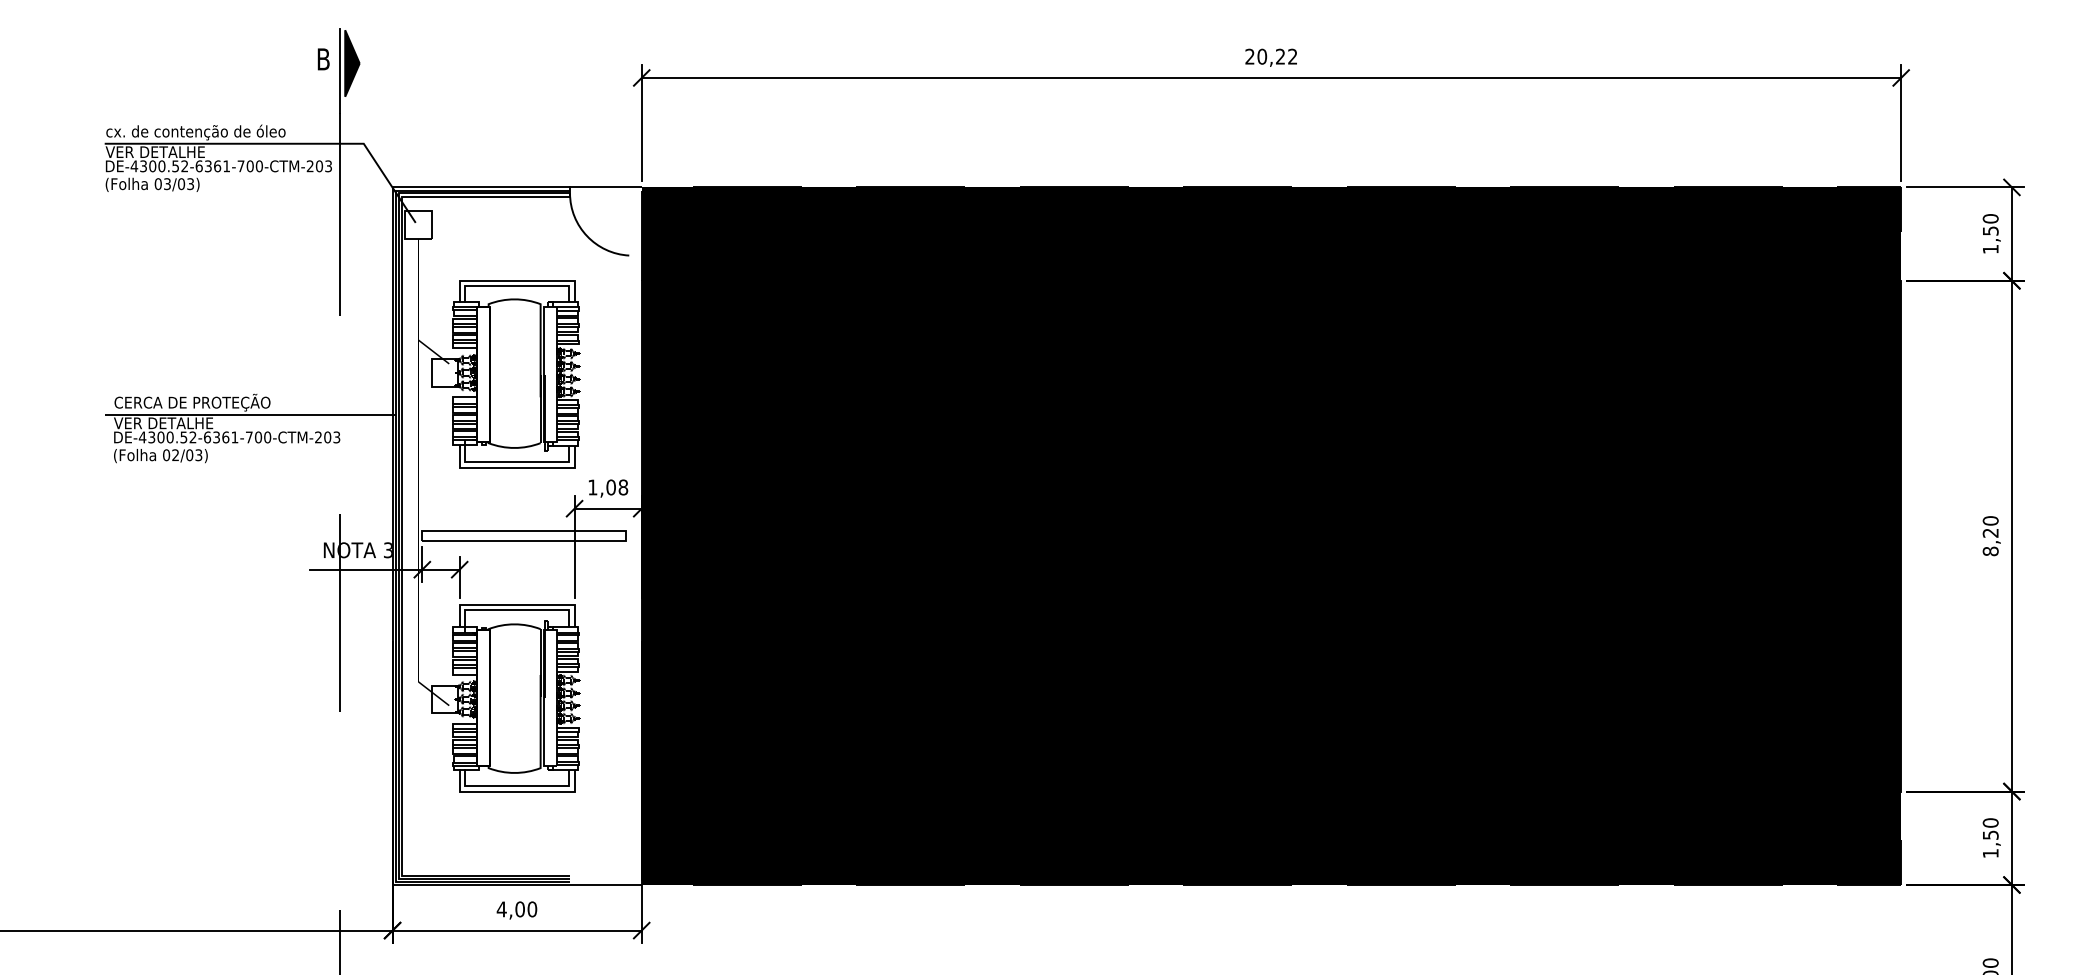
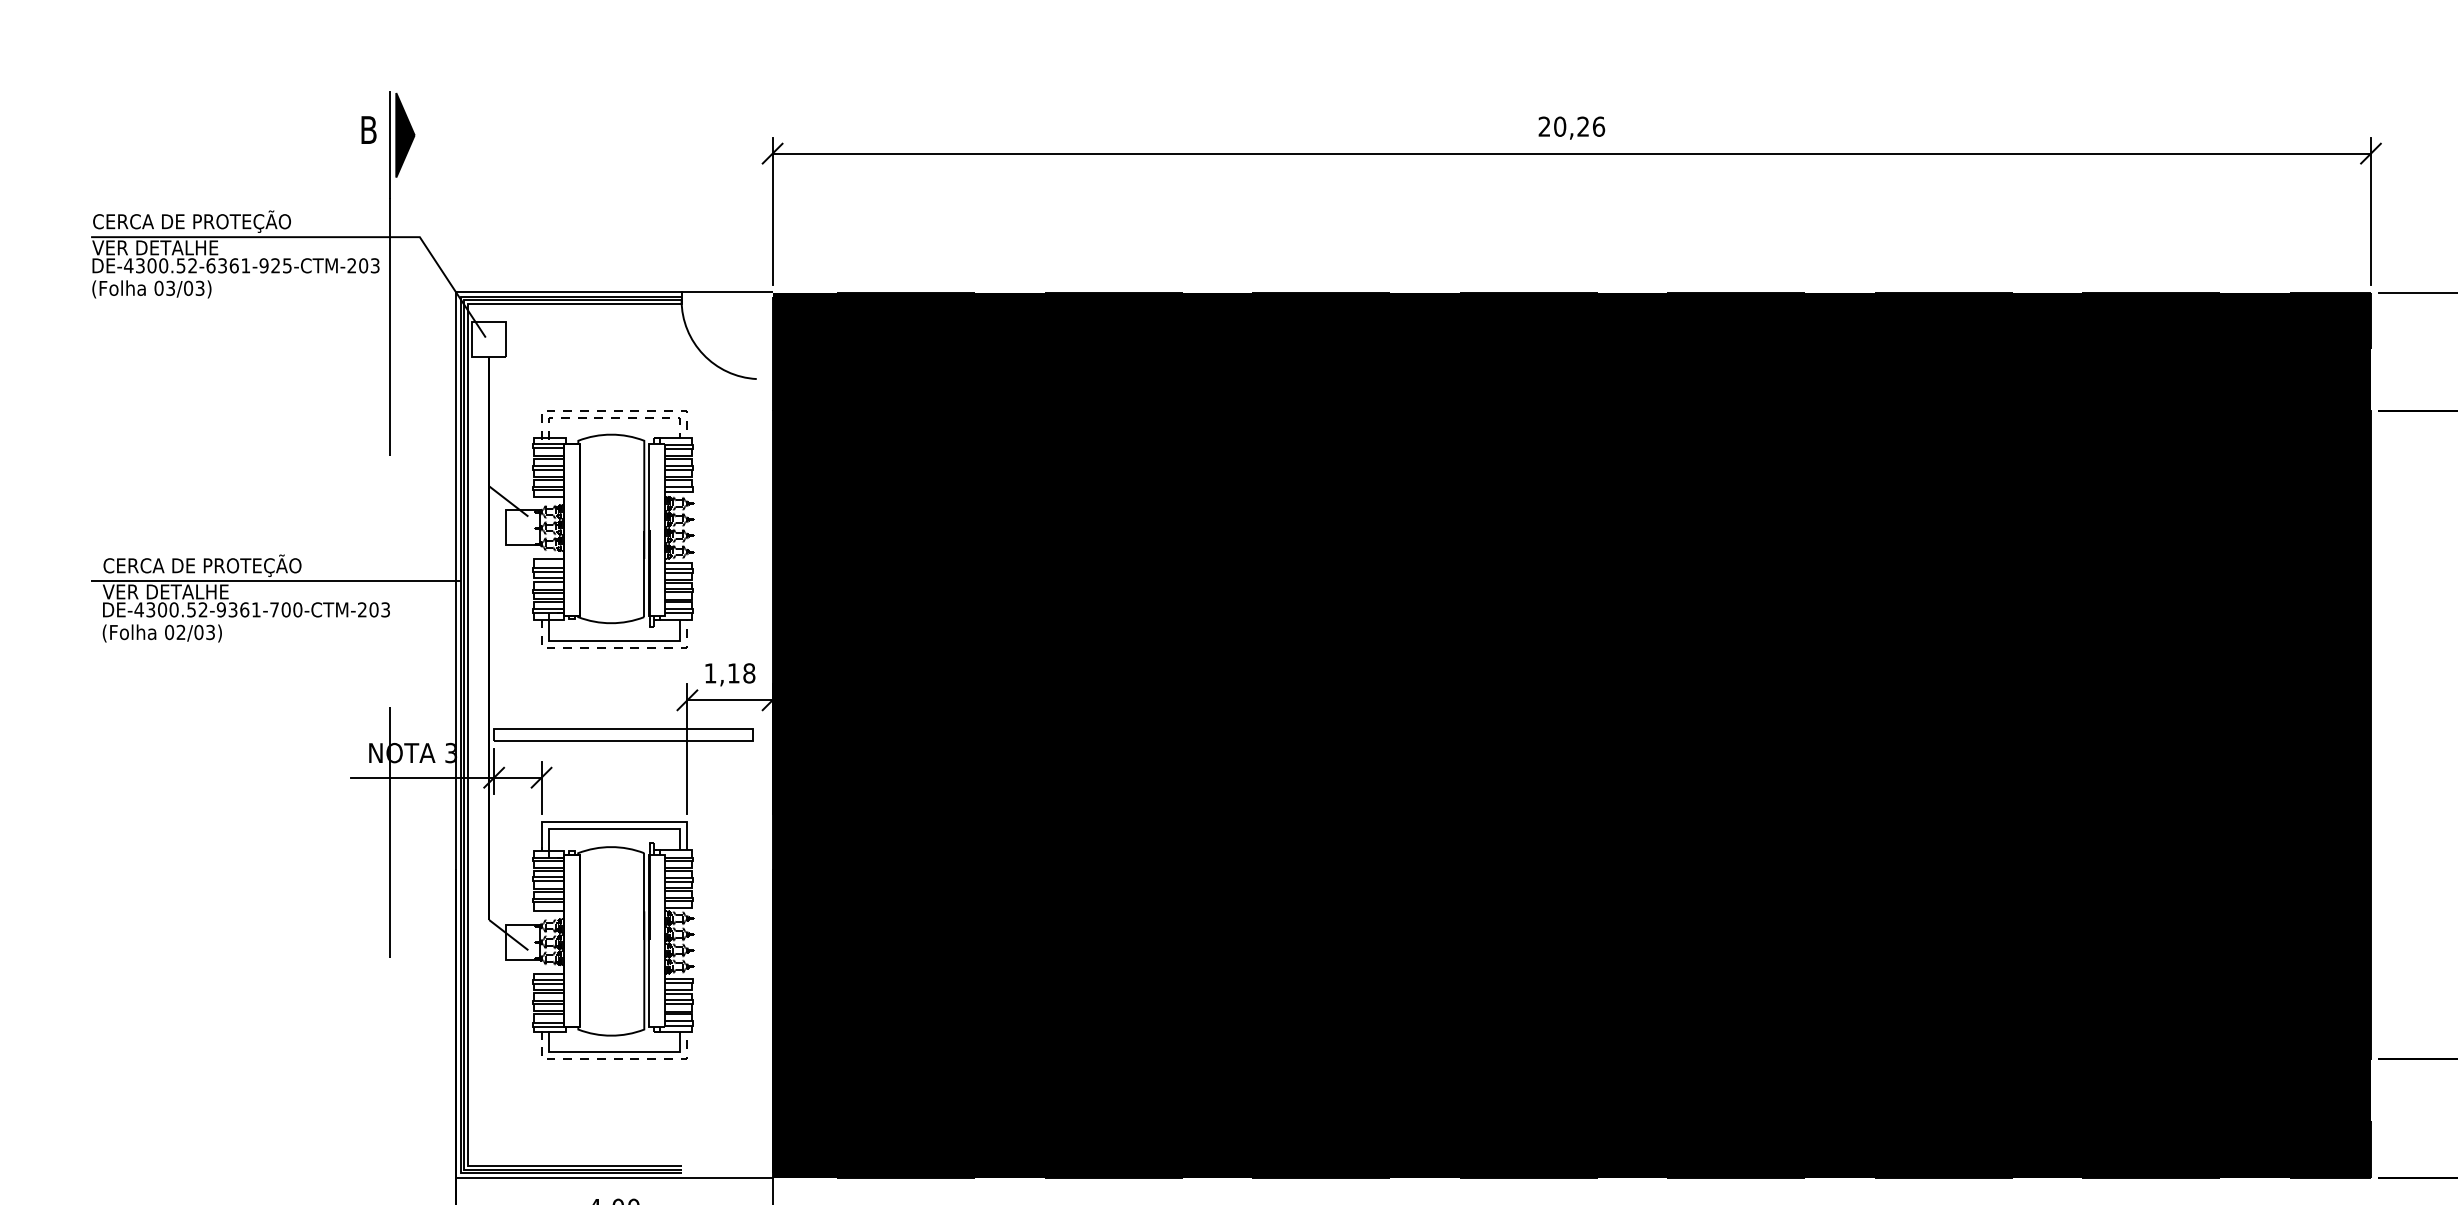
text: (1292, 56) -> (1598, 126), 20,22 -> 20,26
text: (195, 131) -> (206, 221), cx. de contenção de óleo -> CERCA DE PROTEÇÃO
text: (249, 166) -> (274, 266), DE-4300.52-6361-700-CTM-203 -> DE-4300.52-6361-925-CTM-203
line: (516, 280) -> (613, 410), solid -> dashed
line: (517, 286) -> (614, 418), solid -> dashed
text: (207, 437) -> (221, 609), DE-4300.52-6361-700-CTM-203 -> DE-4300.52-9361-700-CTM-203
line: (517, 467) -> (614, 648), solid -> dashed
text: (610, 487) -> (732, 673), 1,08 -> 1,18
line: (516, 791) -> (613, 1059), solid -> dashed

